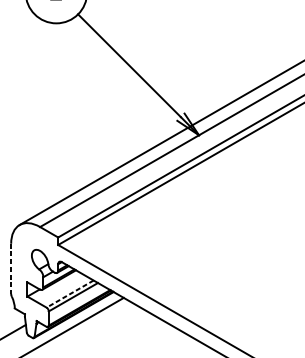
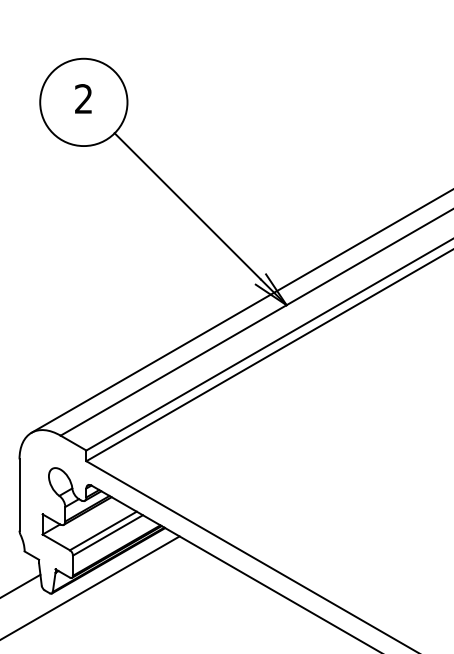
line: (11, 269) -> (19, 495), dashed -> solid
line: (70, 293) -> (103, 530), dashed -> solid

